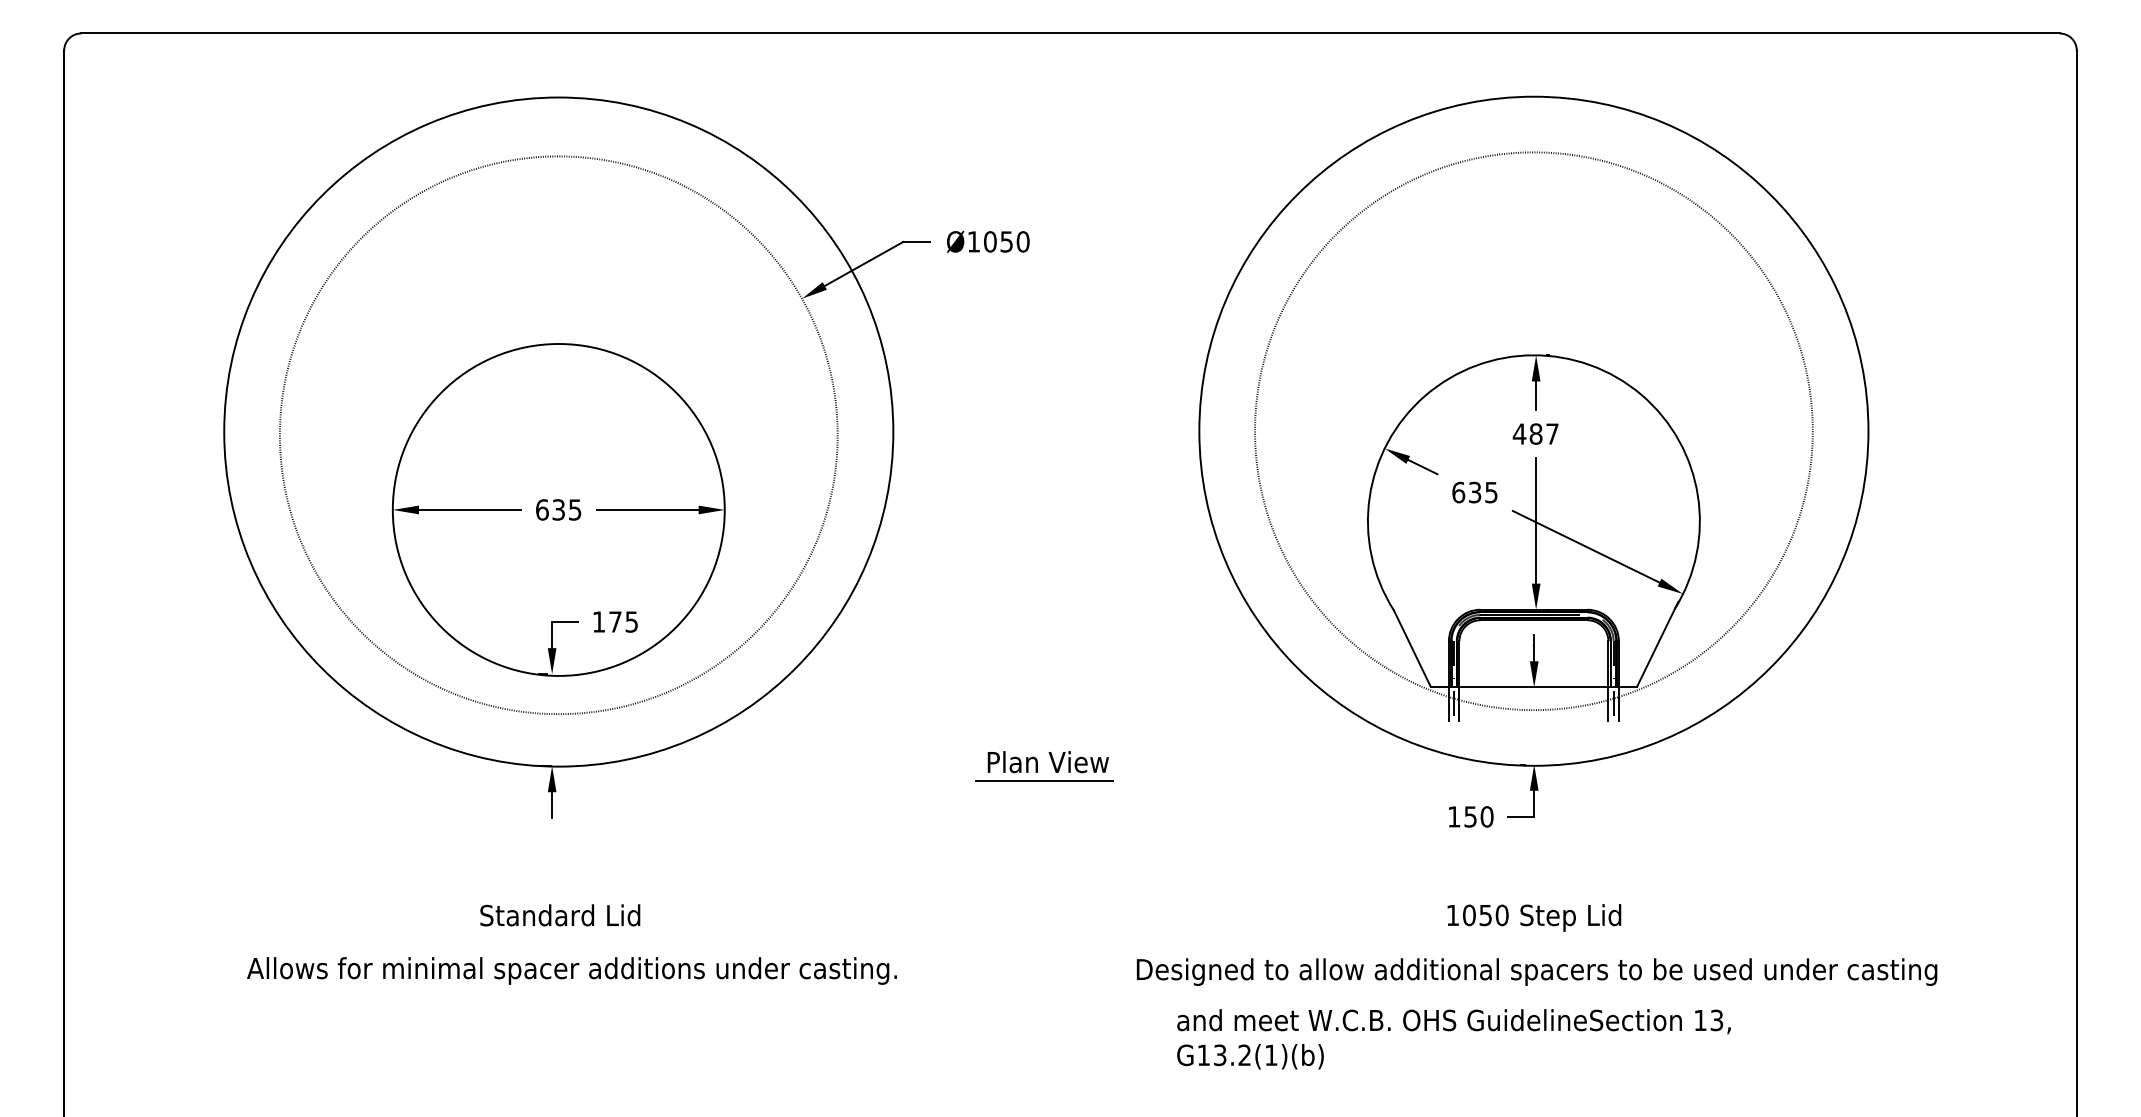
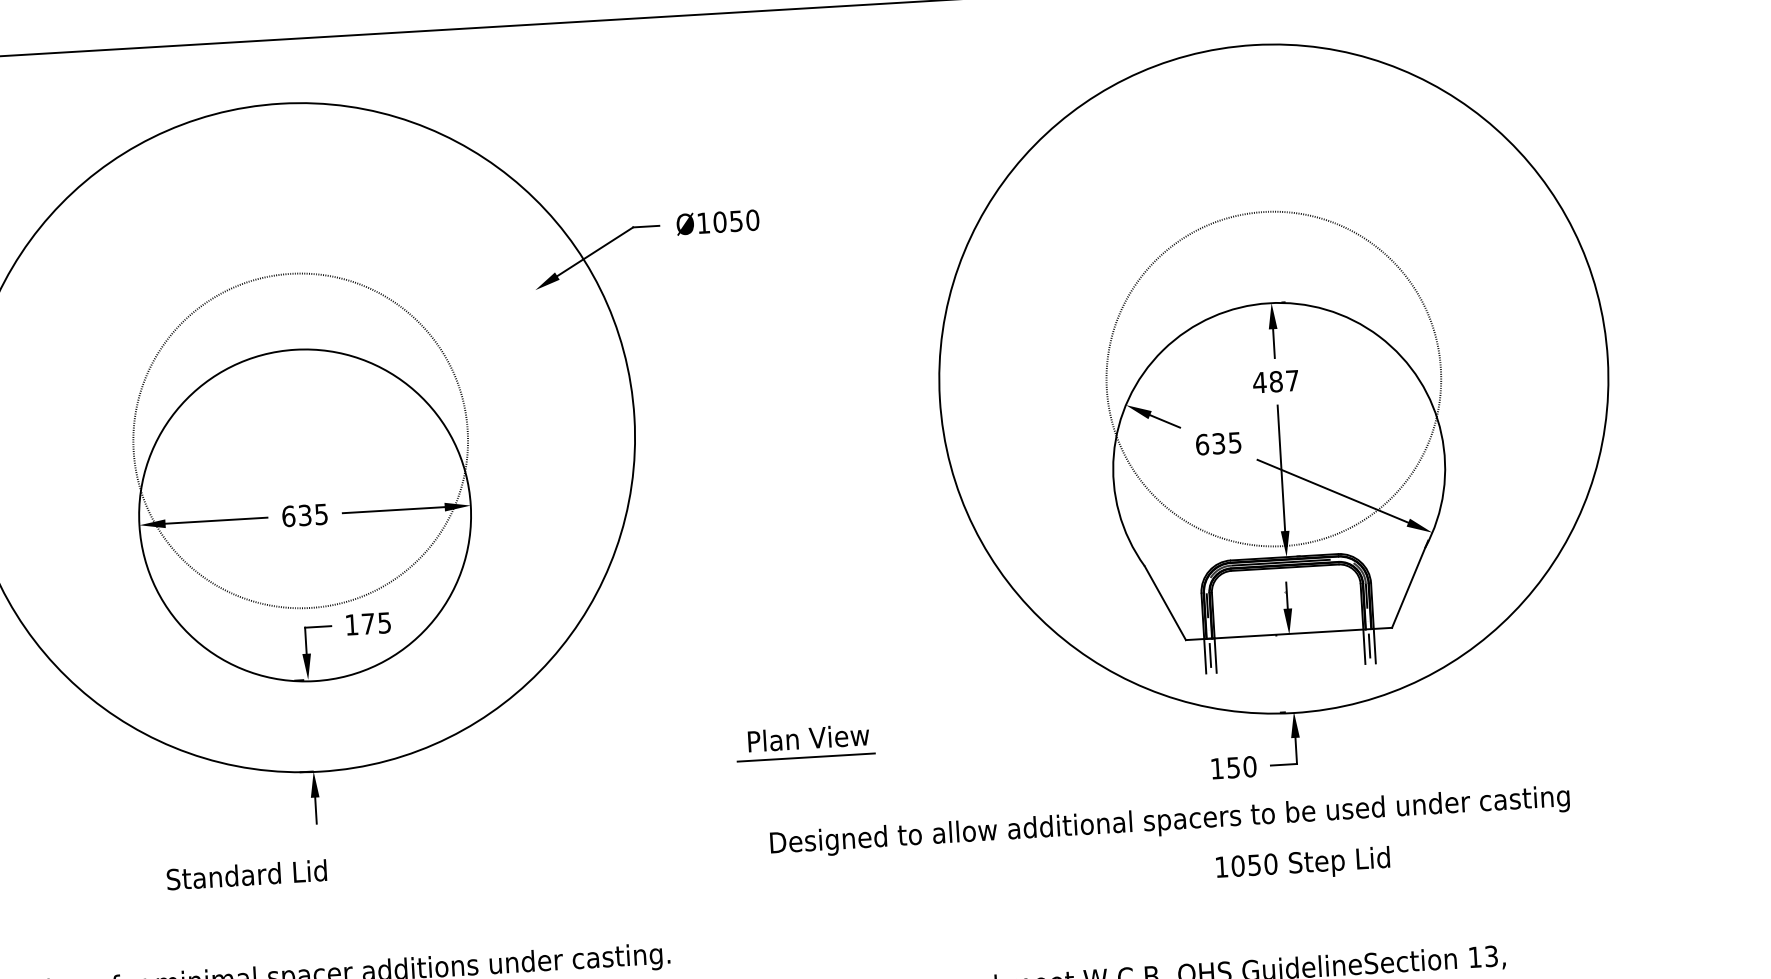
circle: (1533, 431) -> (1273, 379), size x0.6
circle: (558, 435) -> (300, 441), size x0.6
text: (560, 915) -> (247, 875), moved
text: (1537, 971) -> (1170, 821), moved

